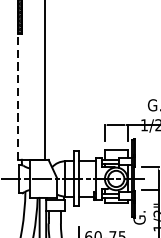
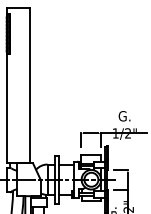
line: (17, 96) -> (6, 108), dashed -> solid

